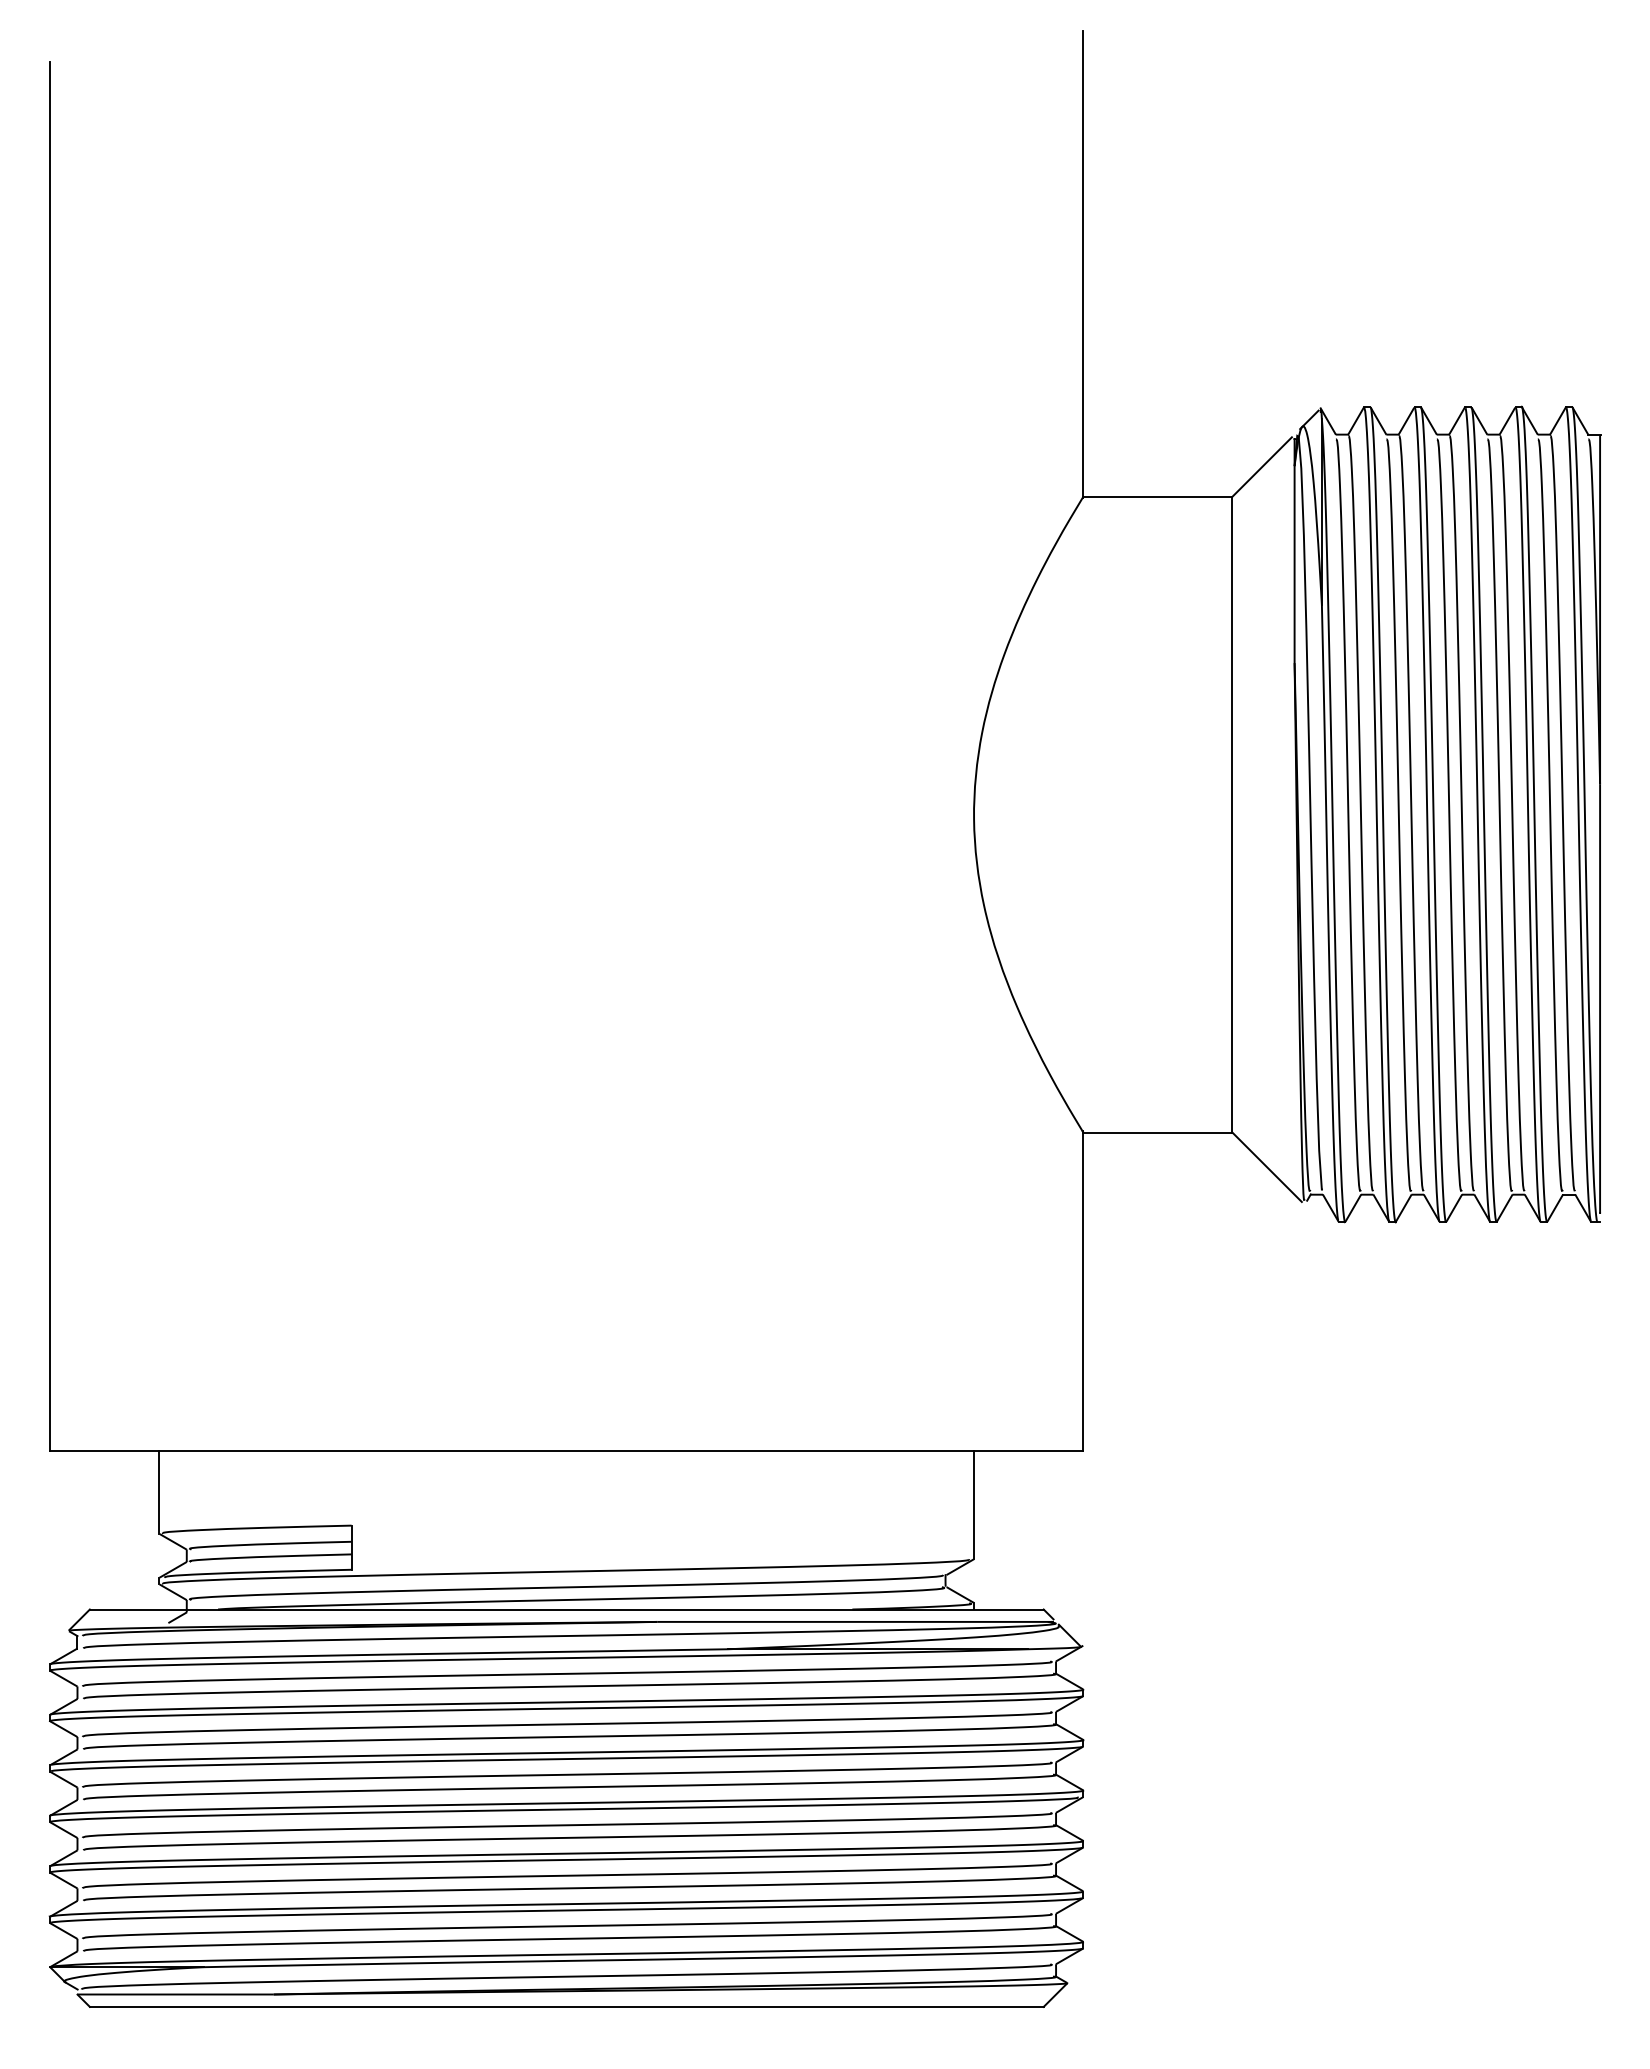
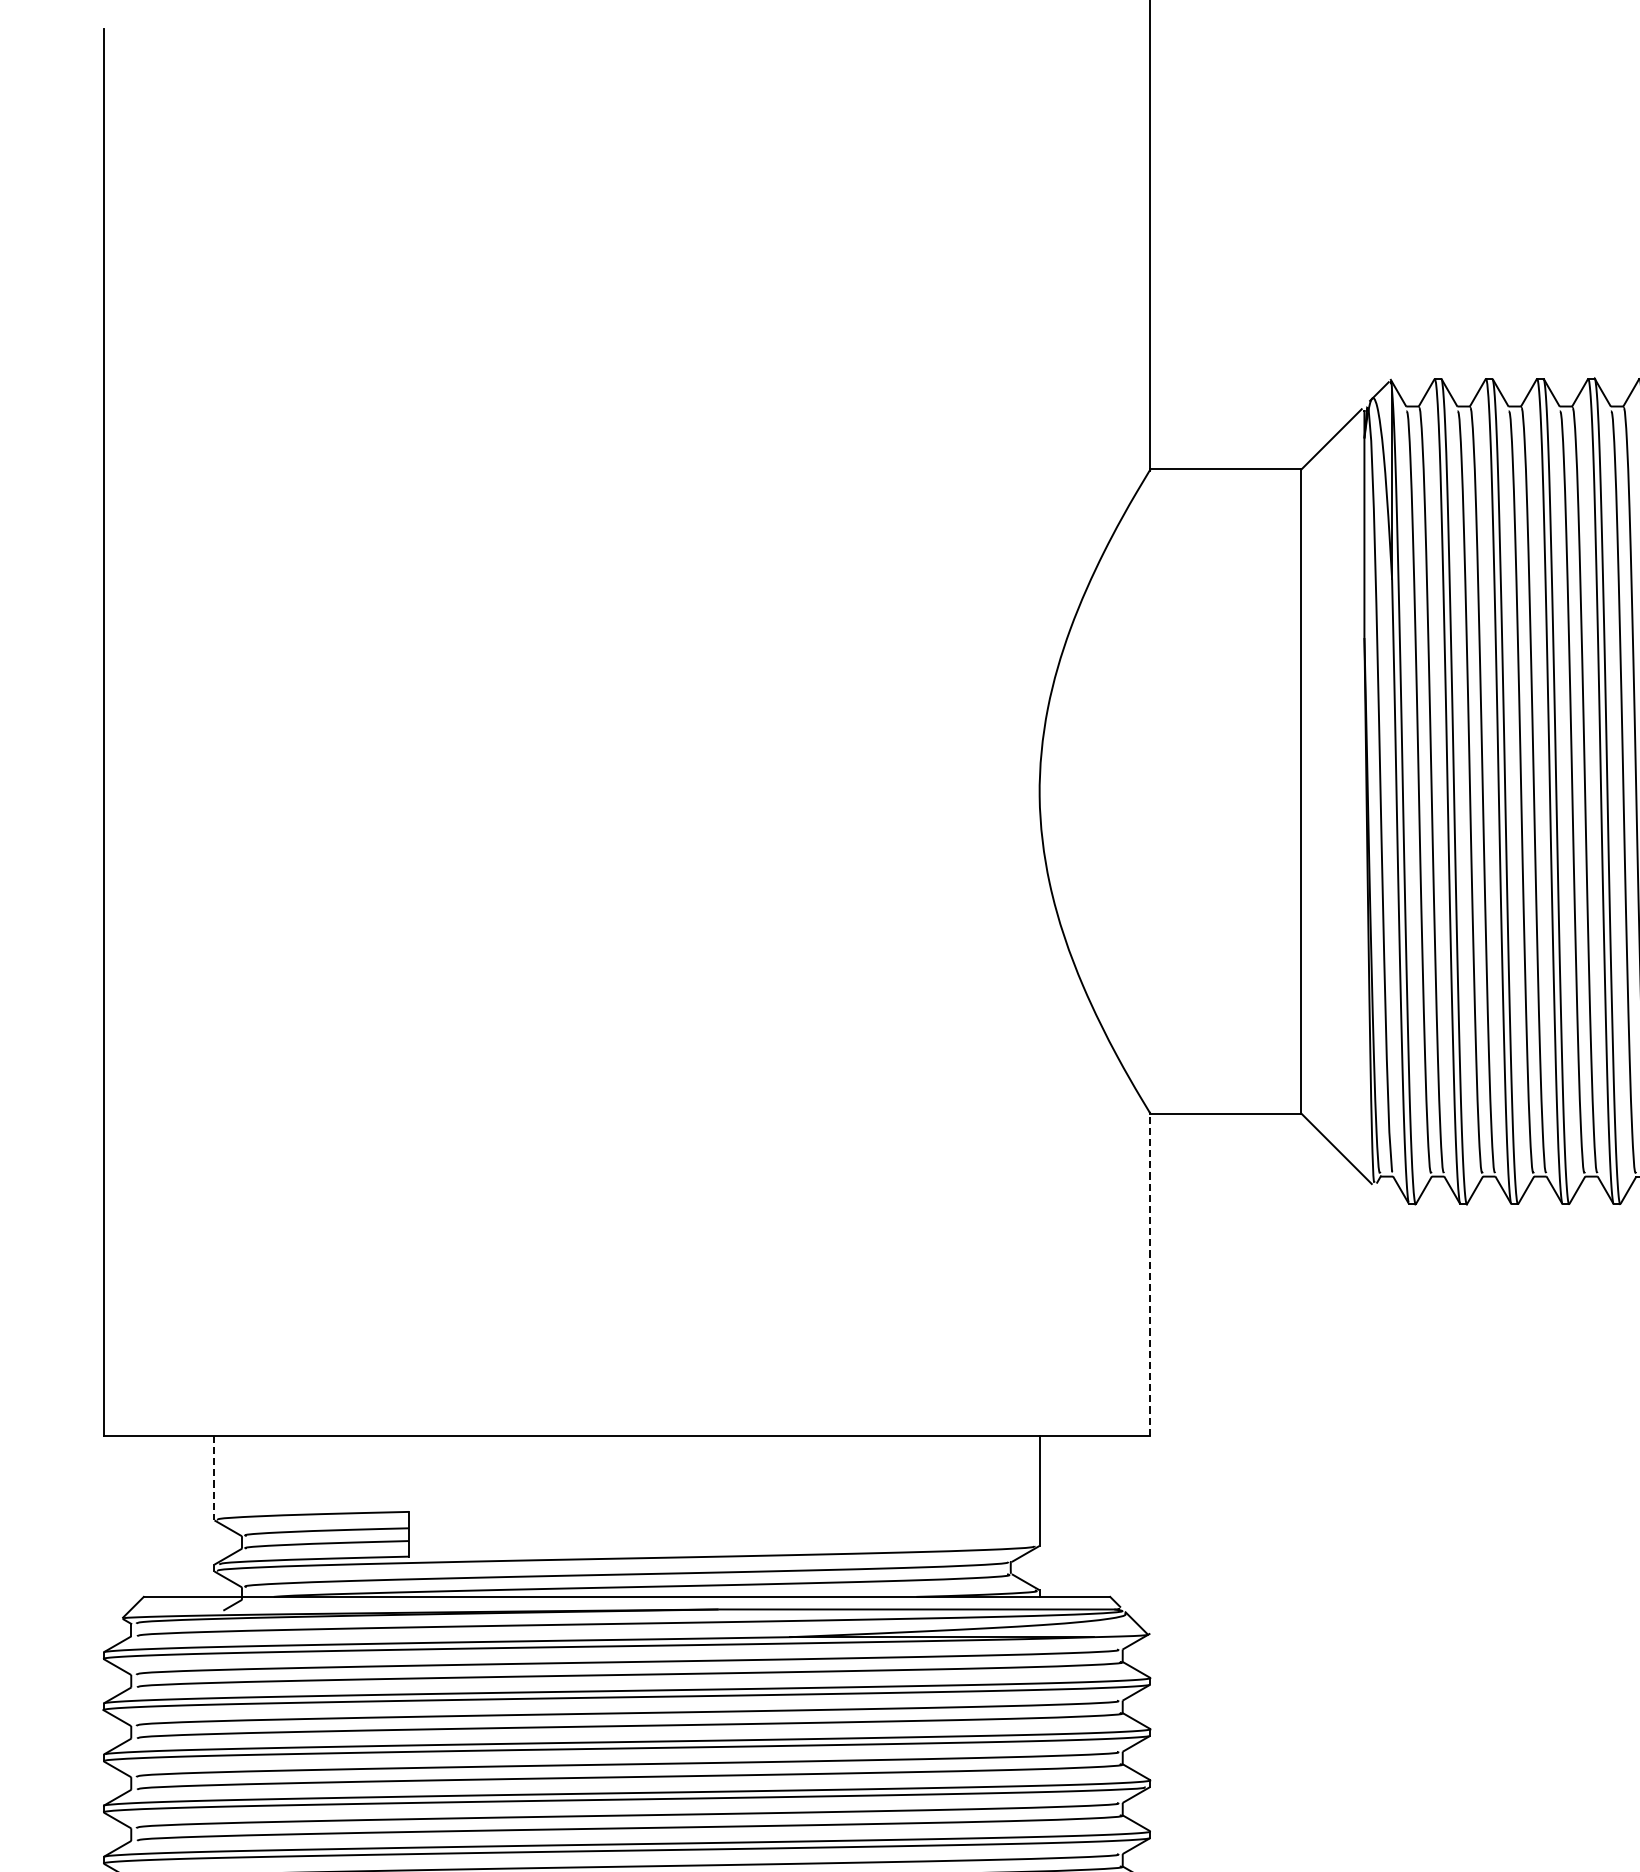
line: (1083, 1290) -> (1150, 1273), solid -> dashed
line: (159, 1492) -> (214, 1478), solid -> dashed

